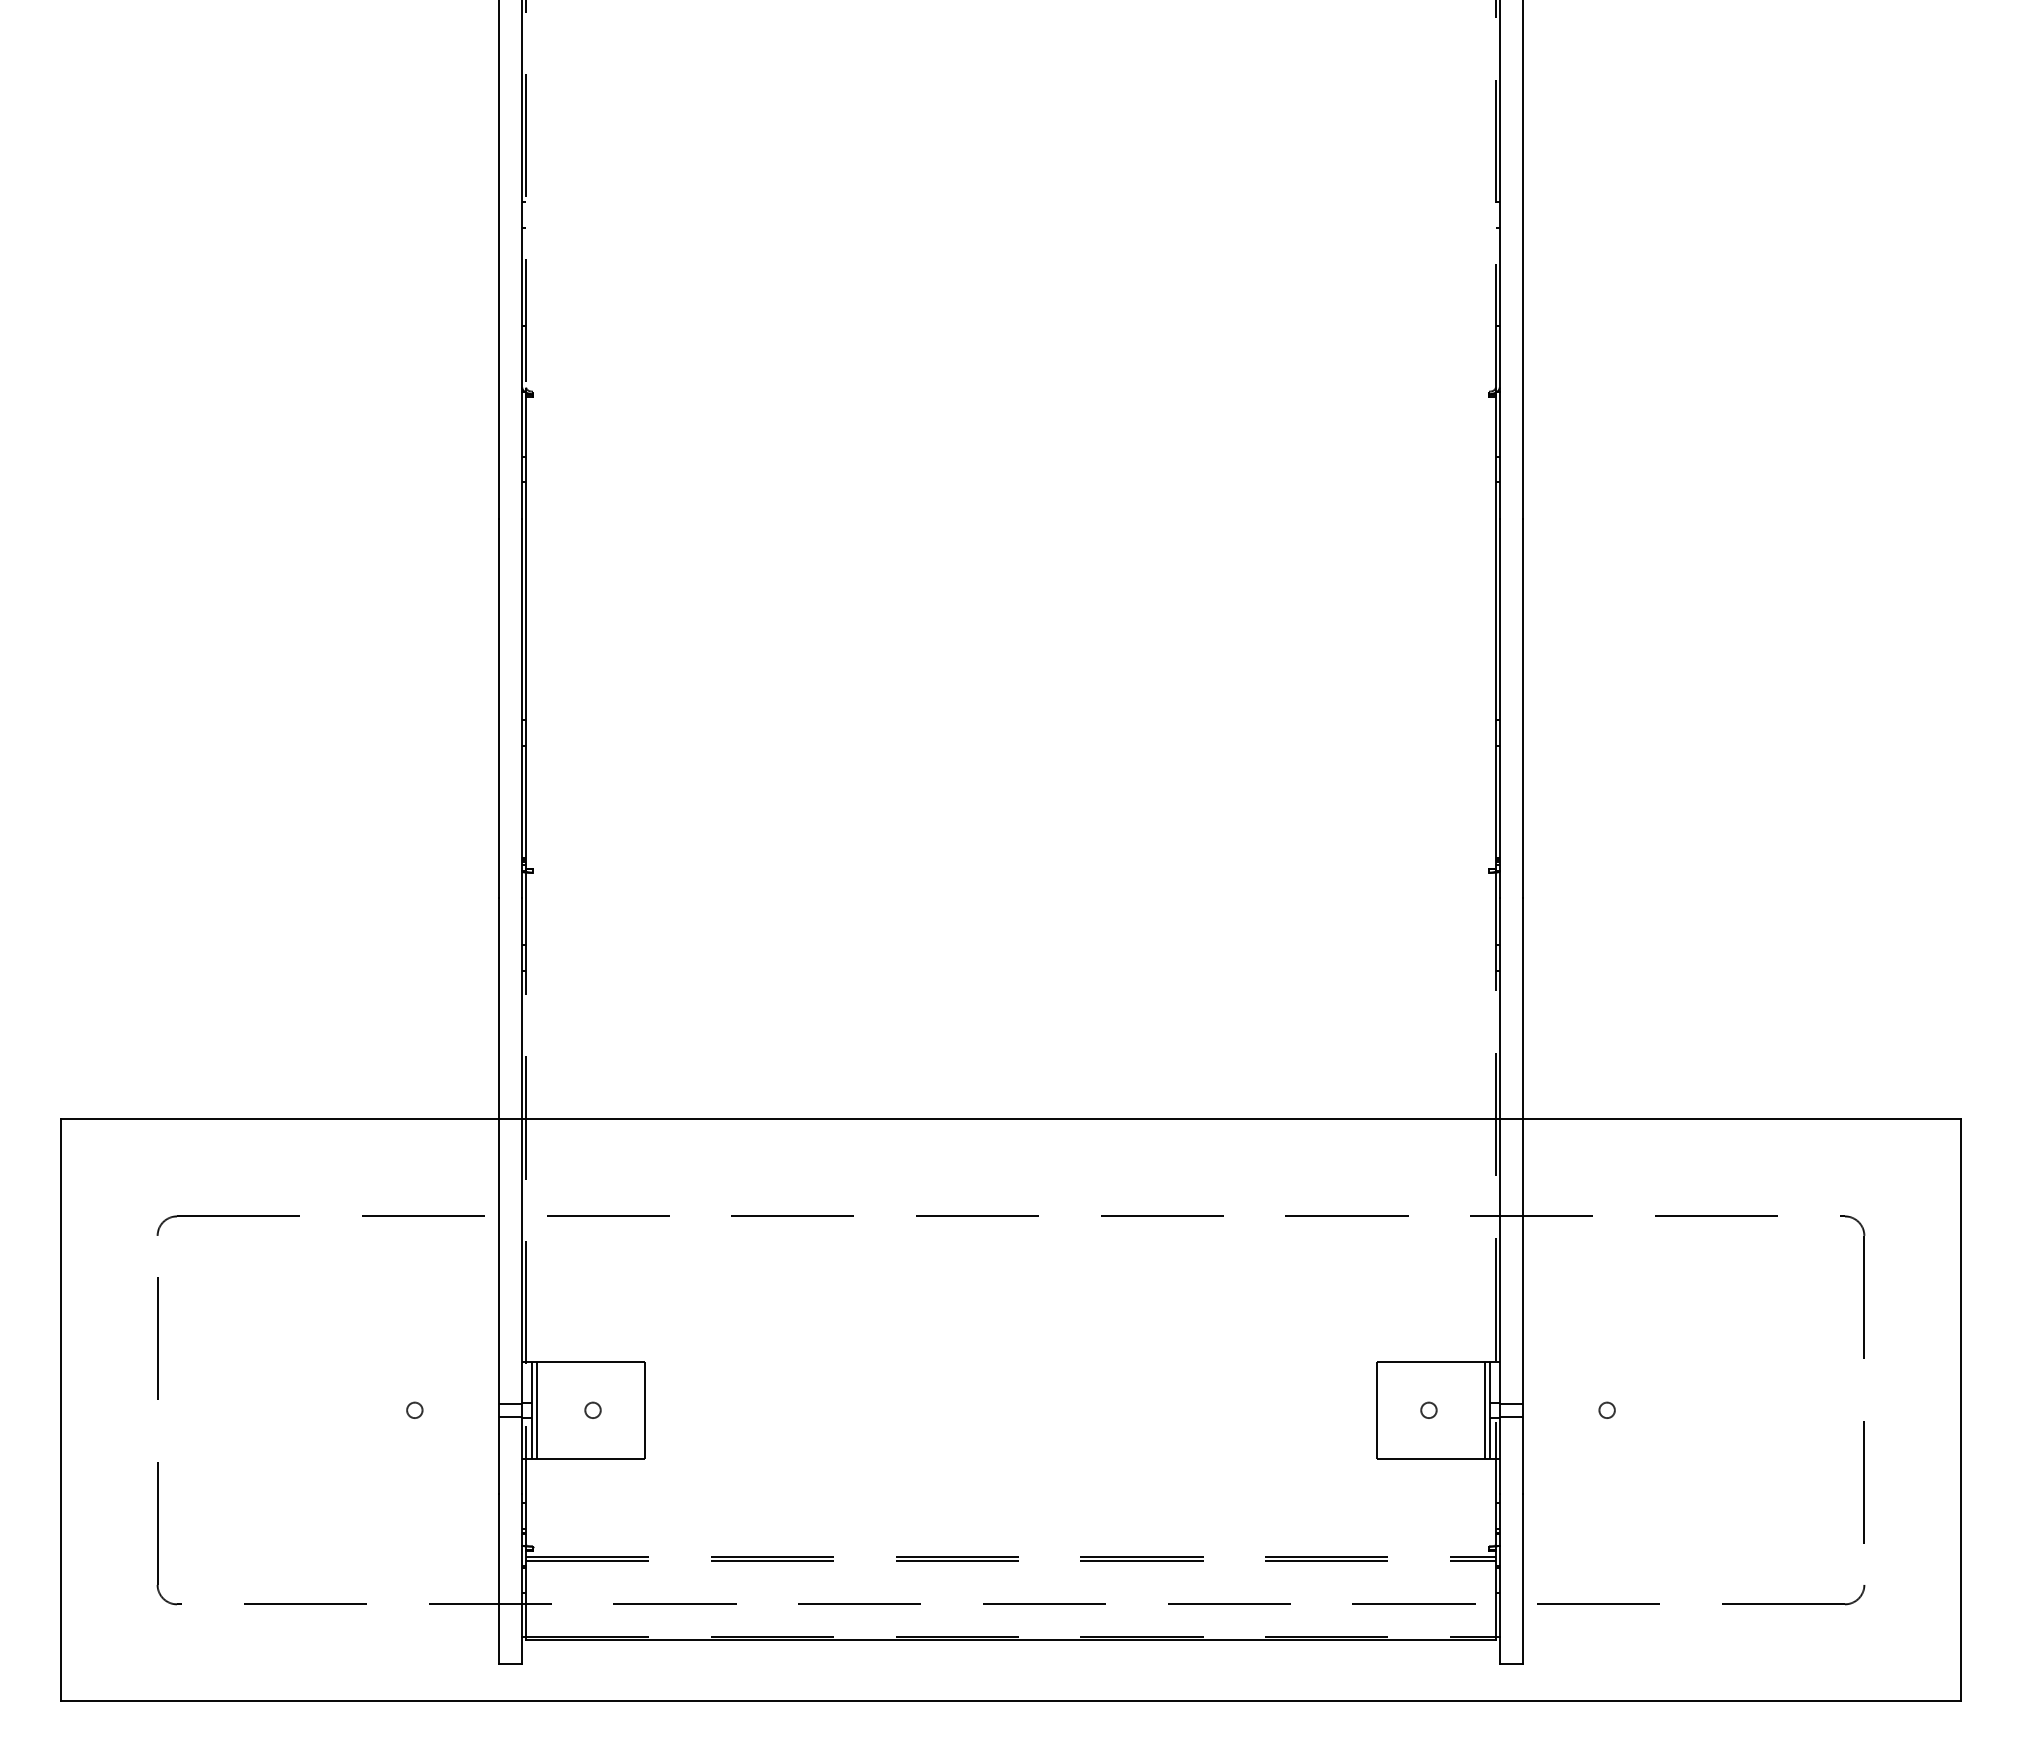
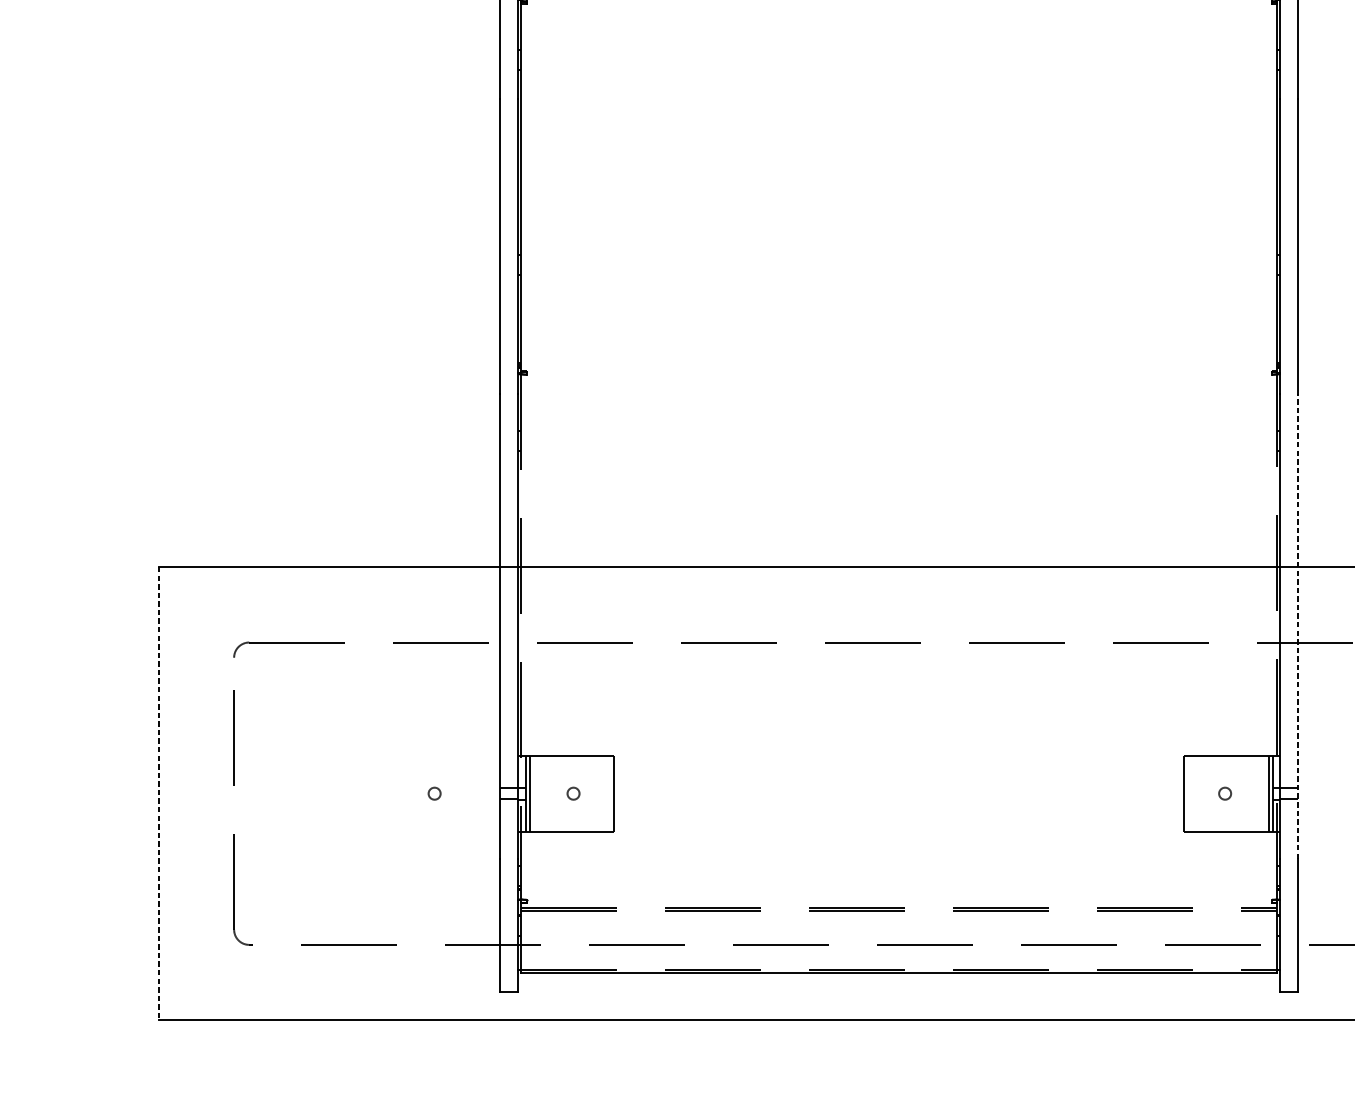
line: (1523, 1195) -> (1298, 626), solid -> dashed
line: (60, 1410) -> (158, 793), solid -> dashed

